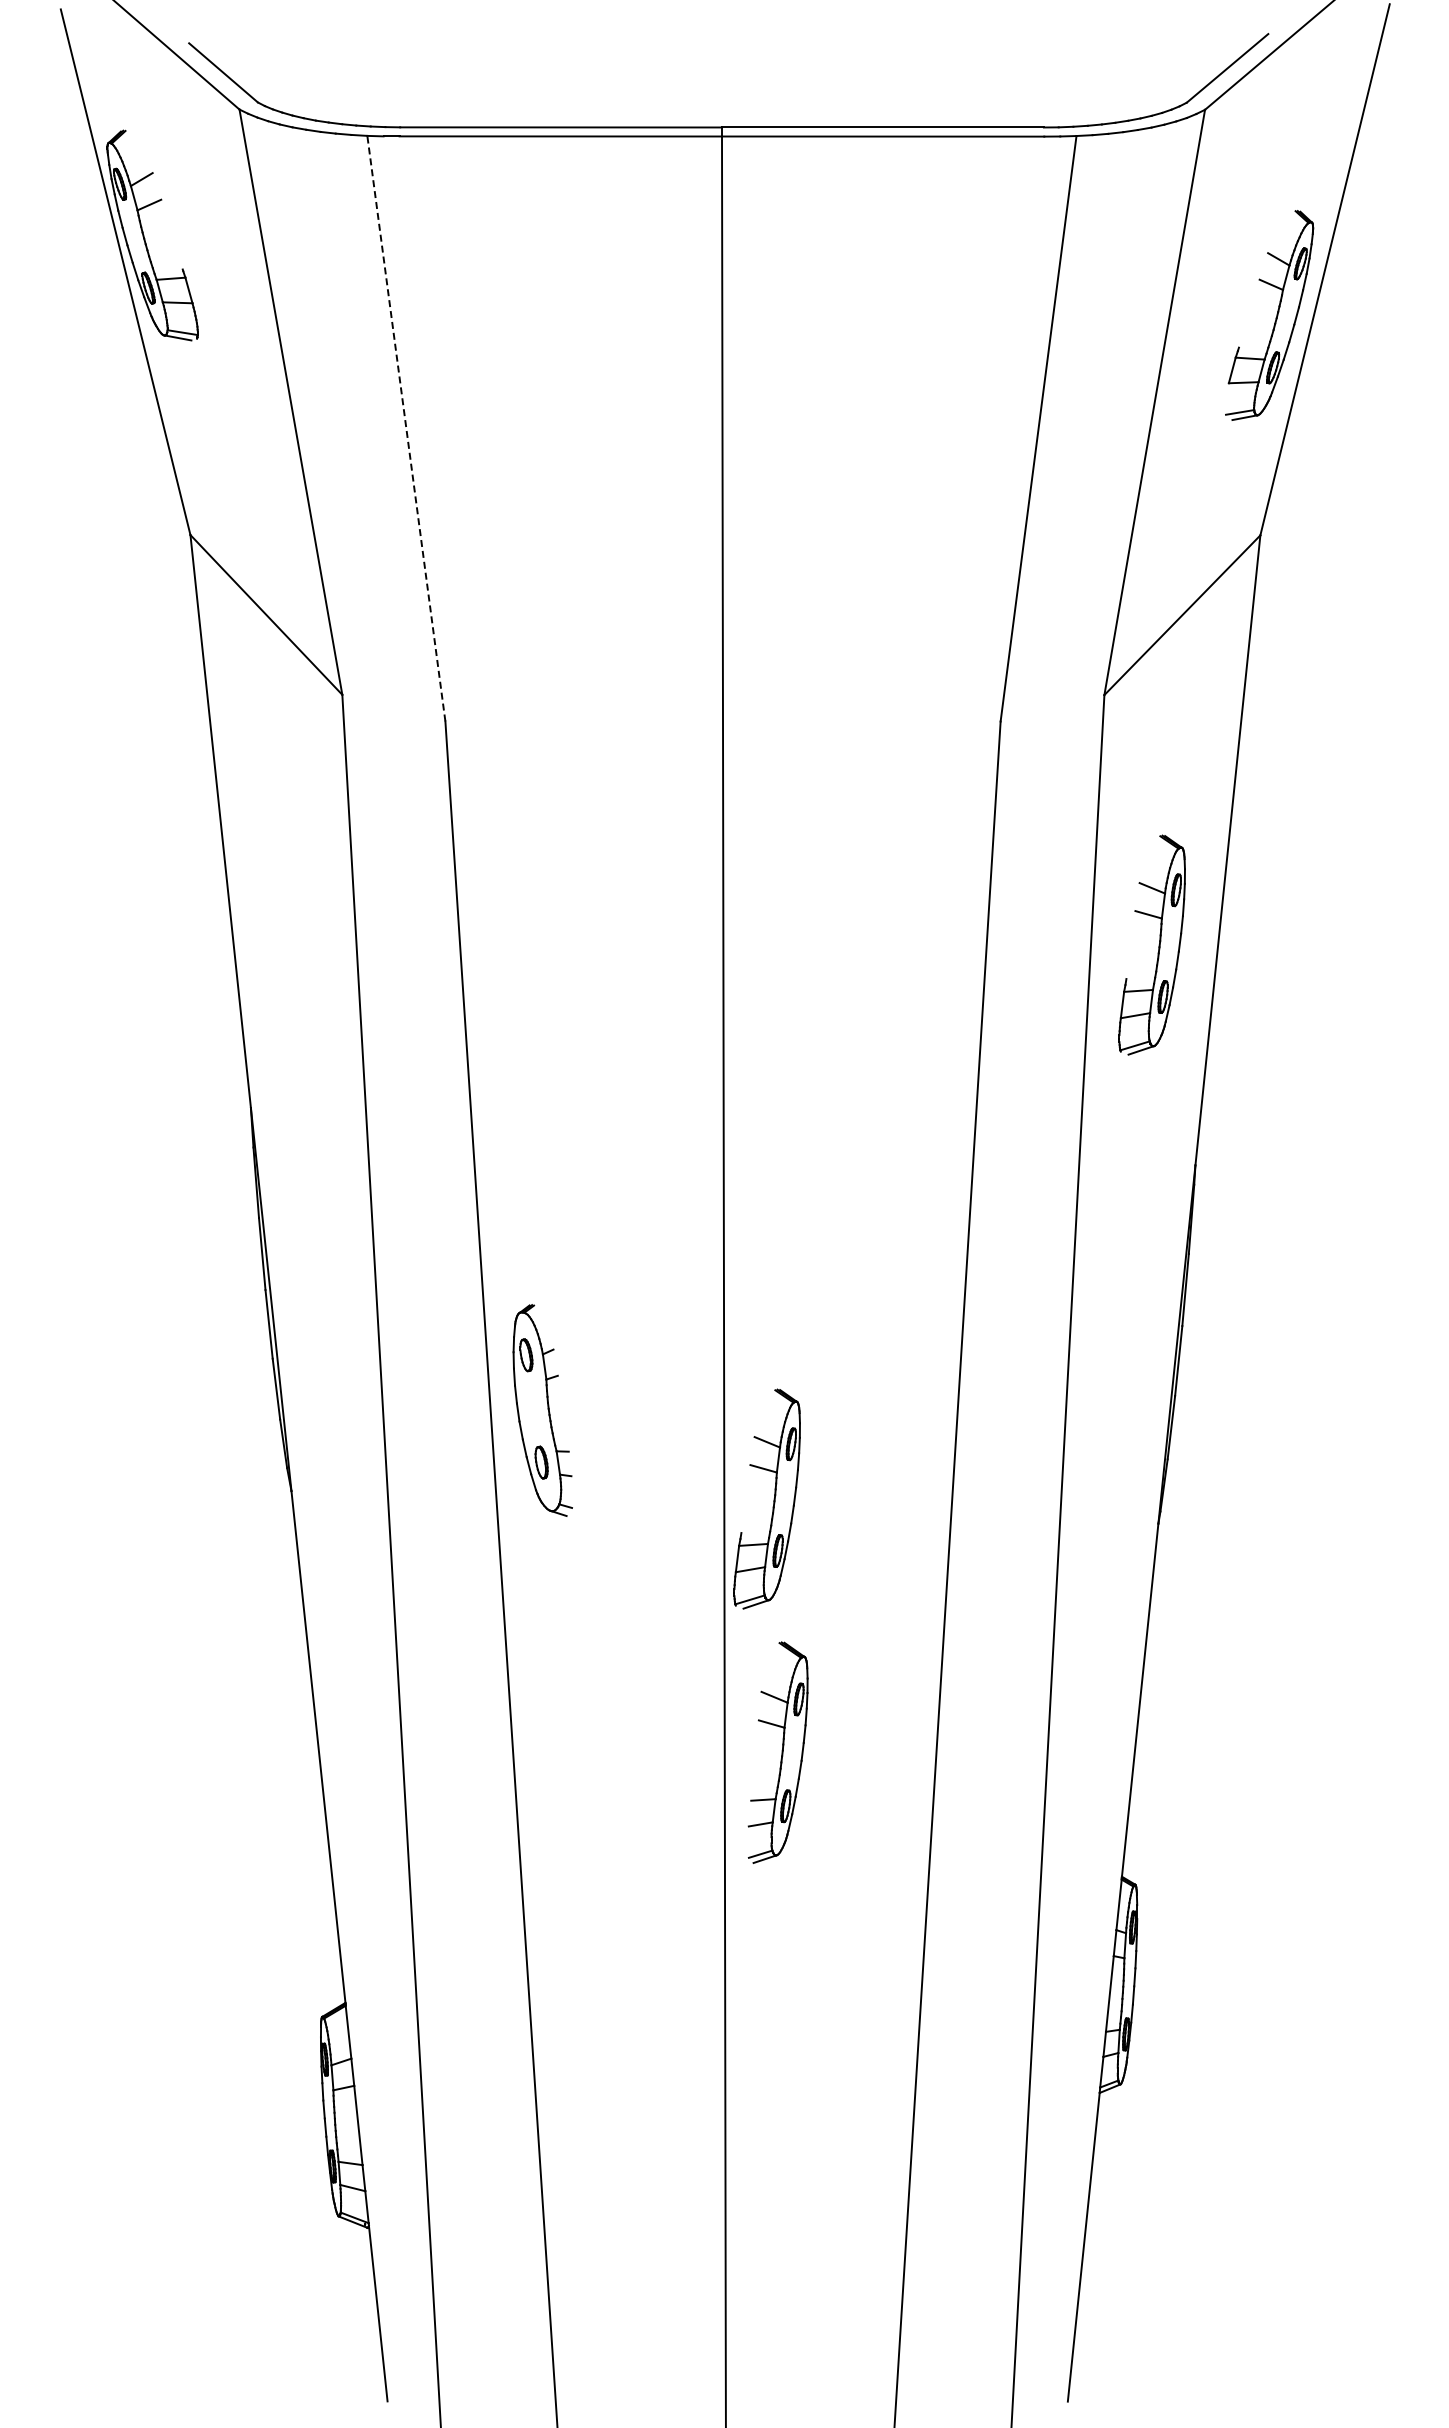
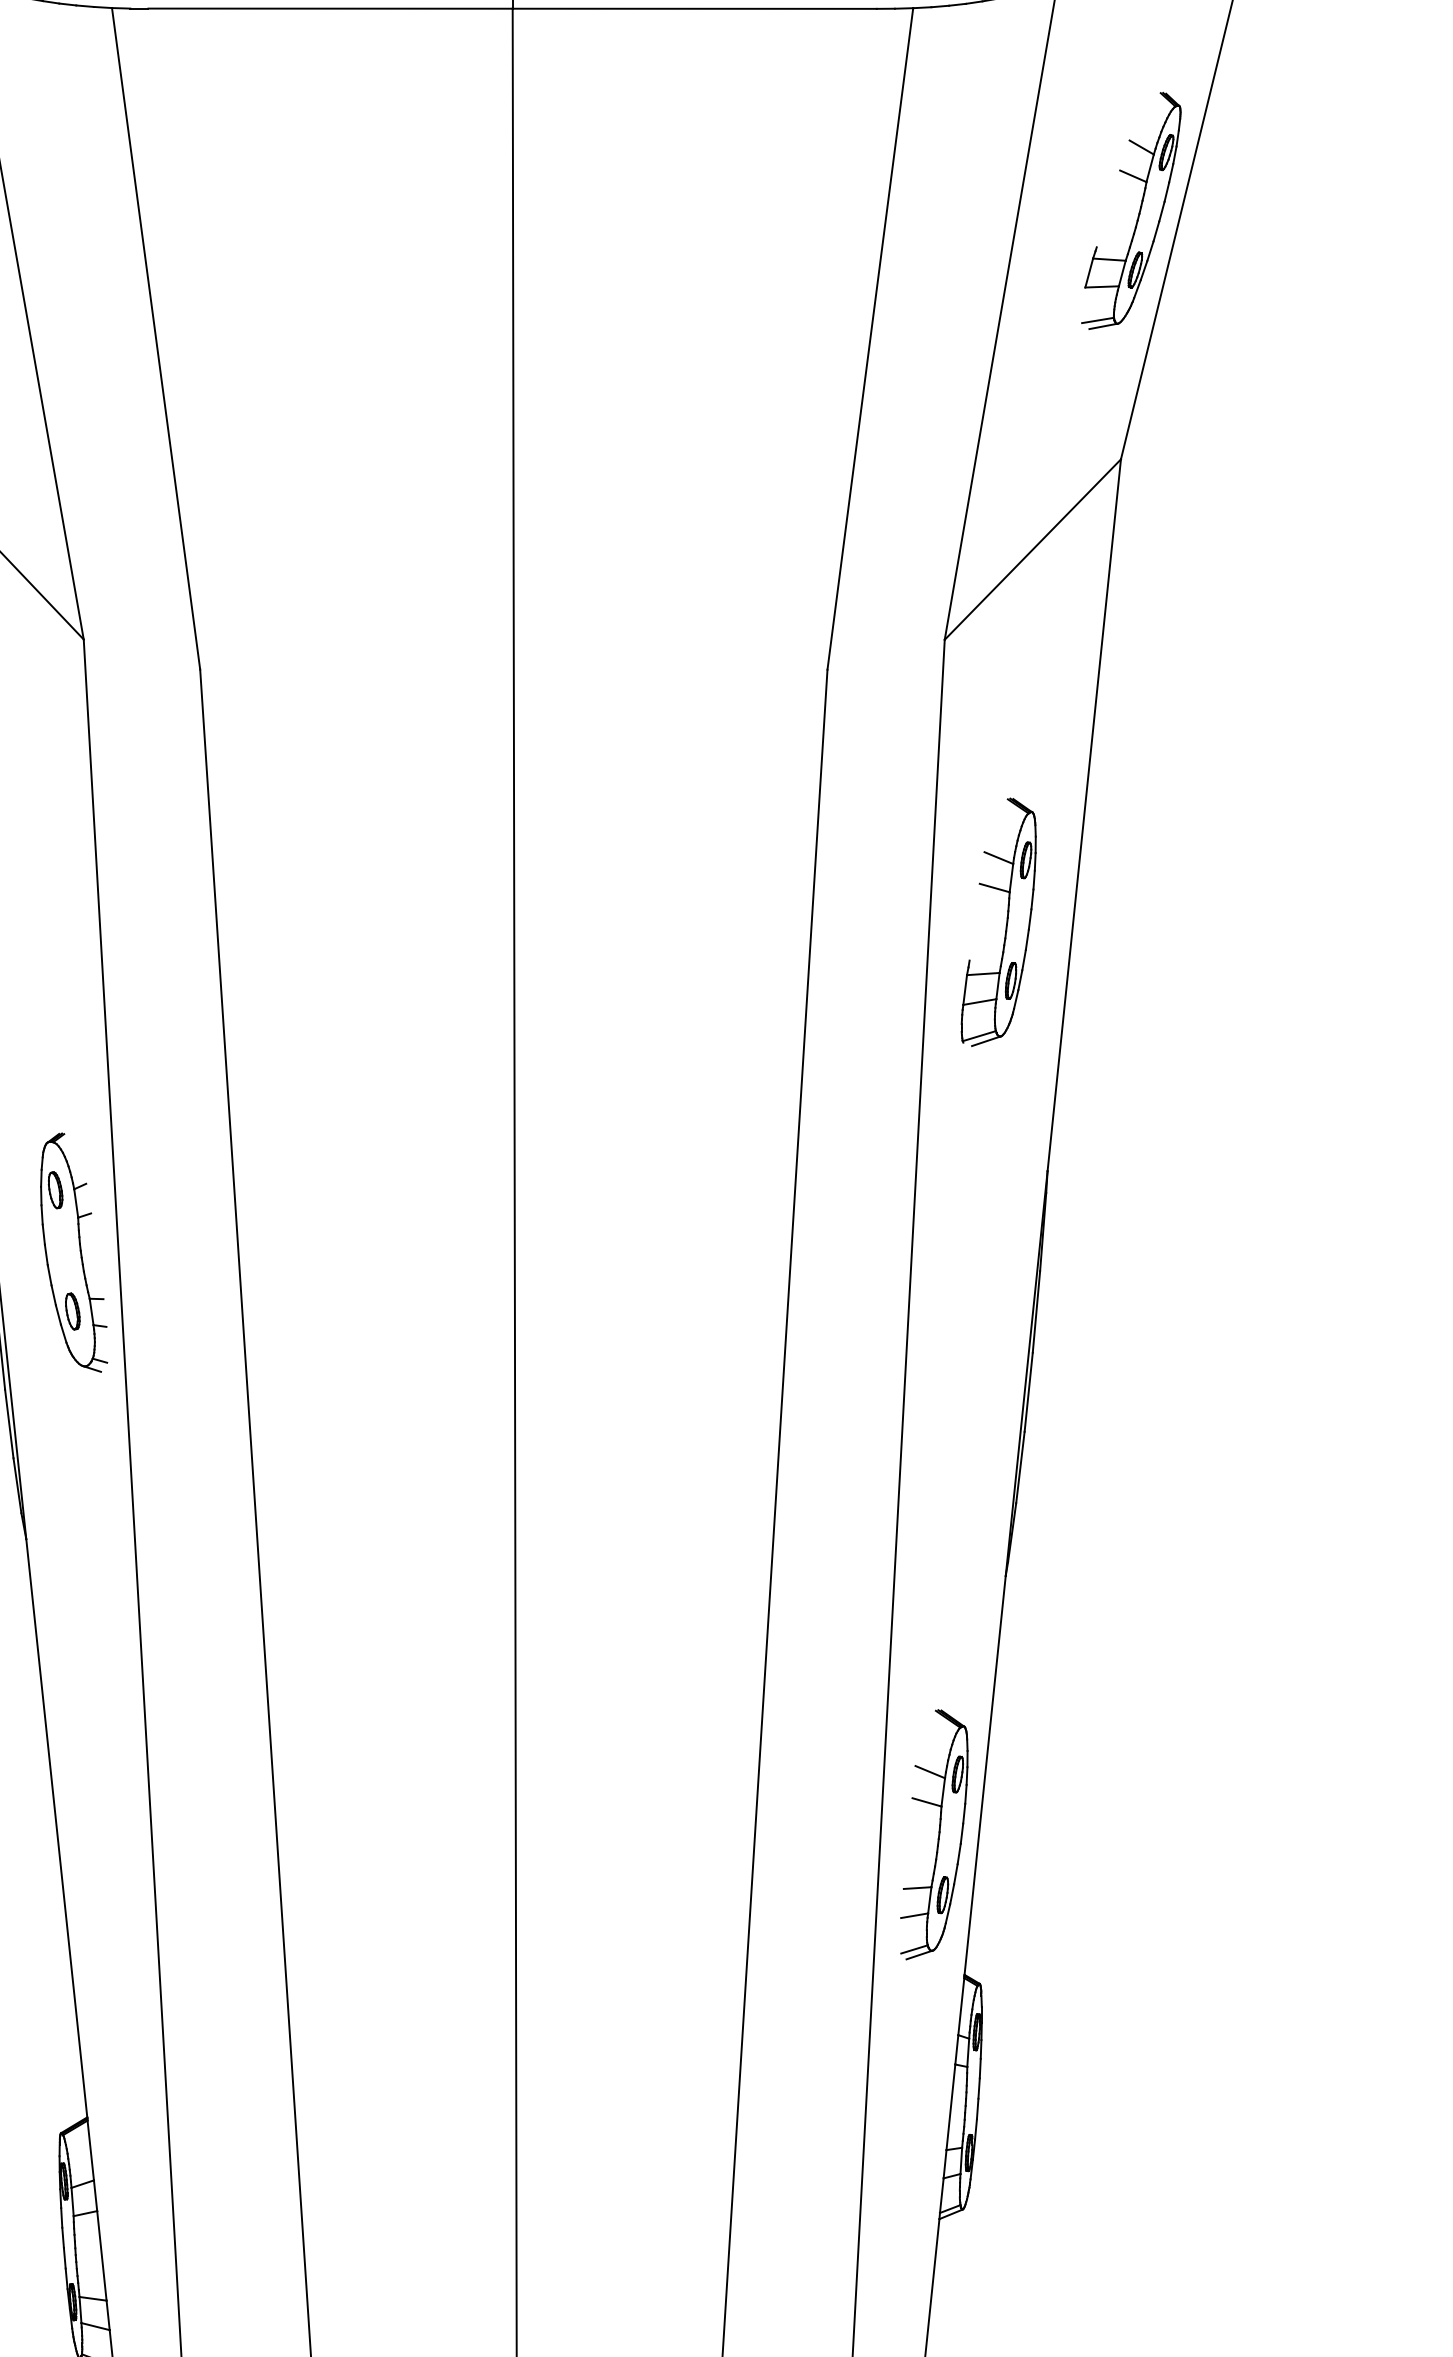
line: (406, 428) -> (156, 338), dashed -> solid
part: (542, 1410) -> (73, 1252), moved
part: (773, 1498) -> (570, 1547), removed
part: (777, 1752) -> (933, 1834), moved

